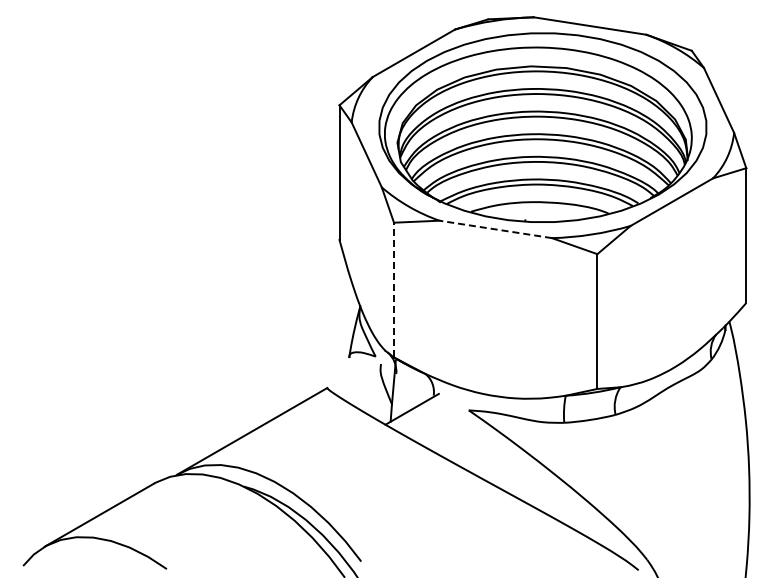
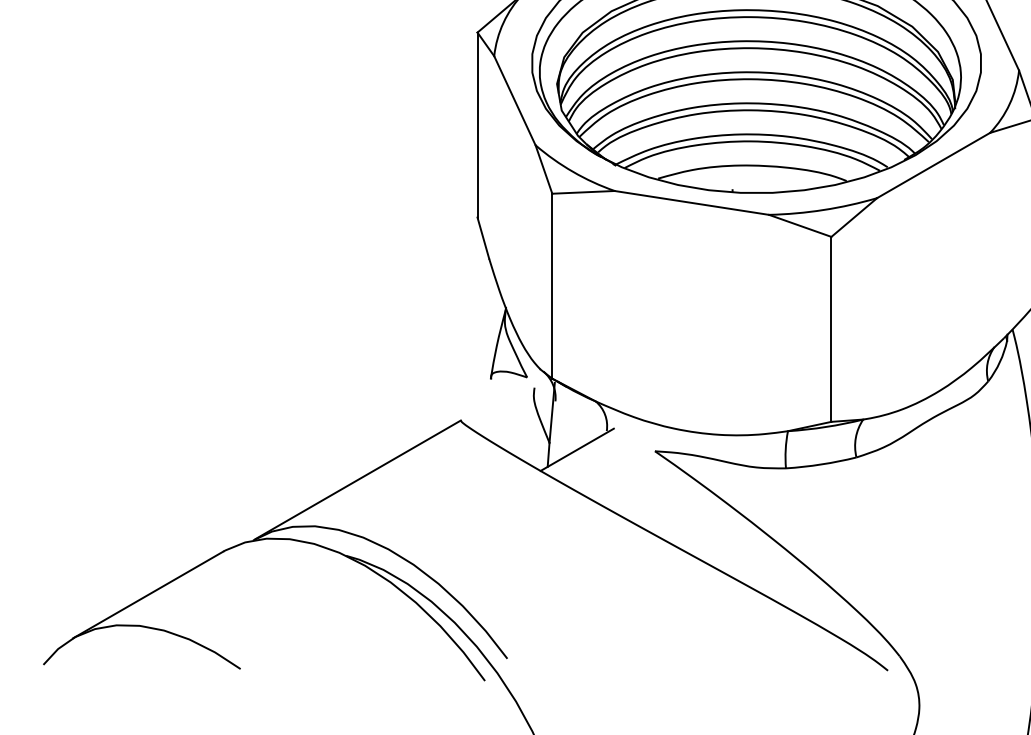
line: (495, 229) -> (691, 203), dashed -> solid
line: (394, 289) -> (552, 285), dashed -> solid

